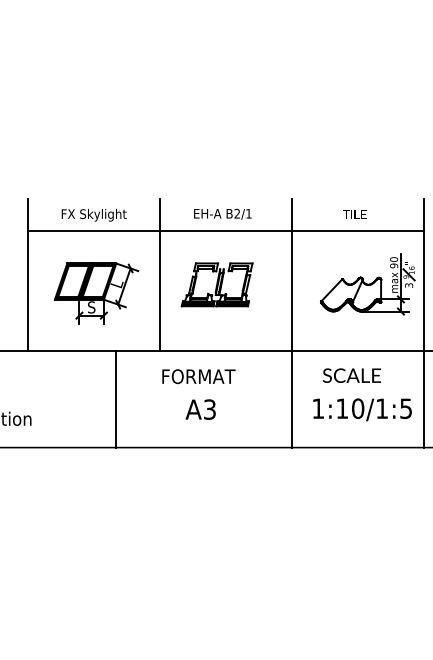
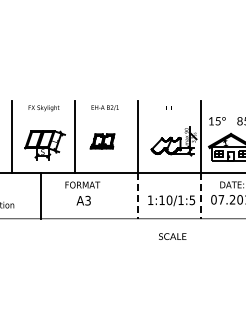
line: (225, 230) -> (106, 115), removed
part: (217, 285) -> (102, 141), size x0.7
text: (351, 375) -> (172, 236), moved
text: (198, 394) -> (82, 193), moved
line: (116, 398) -> (41, 195), moved
line: (292, 398) -> (138, 195), solid -> dashed
line: (423, 398) -> (200, 195), solid -> dashed

